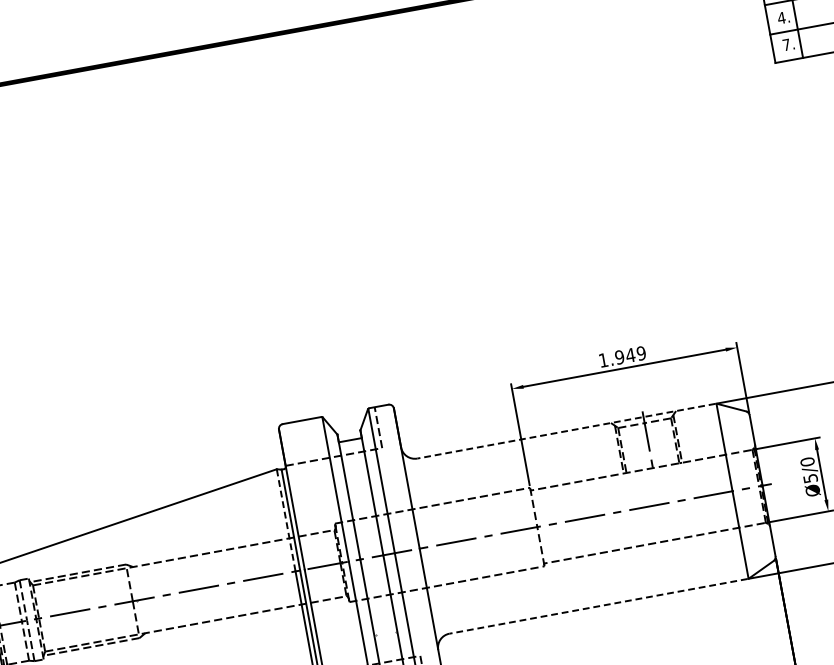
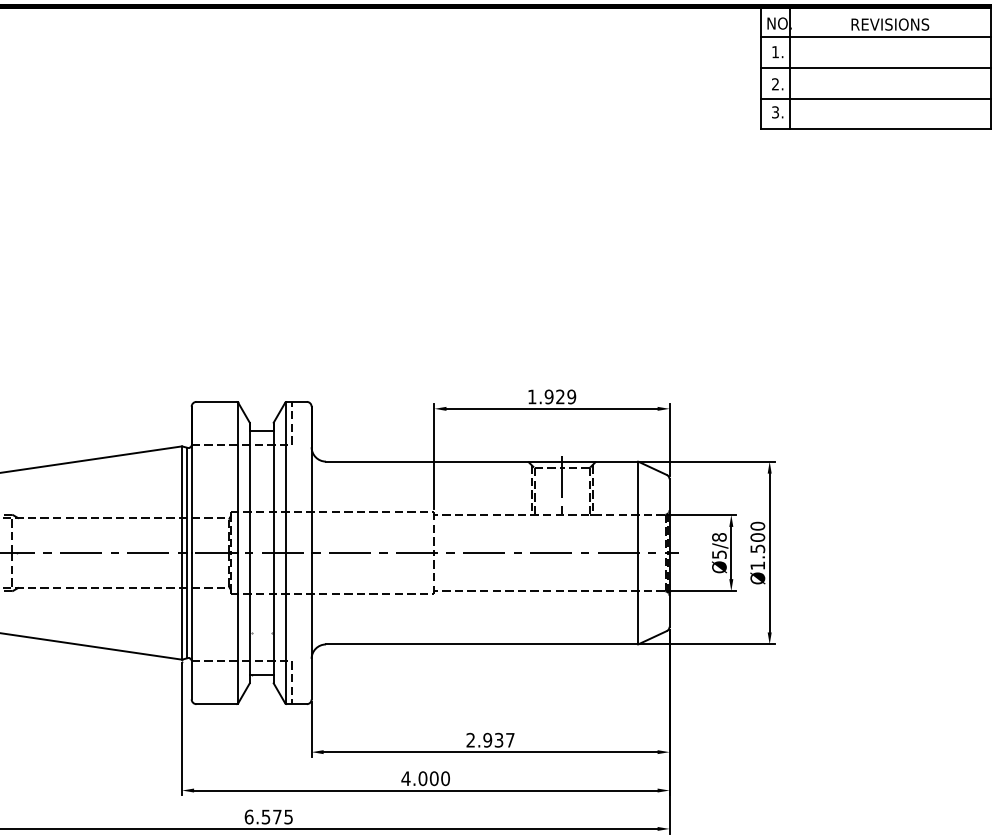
text: (781, 18) -> (775, 84), 4. -> 2.
text: (786, 45) -> (775, 112), 7. -> 3.
text: (630, 354) -> (560, 396), 1.949 -> 1.929
line: (566, 431) -> (481, 461), dashed -> solid
text: (807, 462) -> (719, 537), Ø5/0 -> Ø5/8
line: (286, 521) -> (182, 500), dashed -> solid
line: (598, 606) -> (481, 644), dashed -> solid

